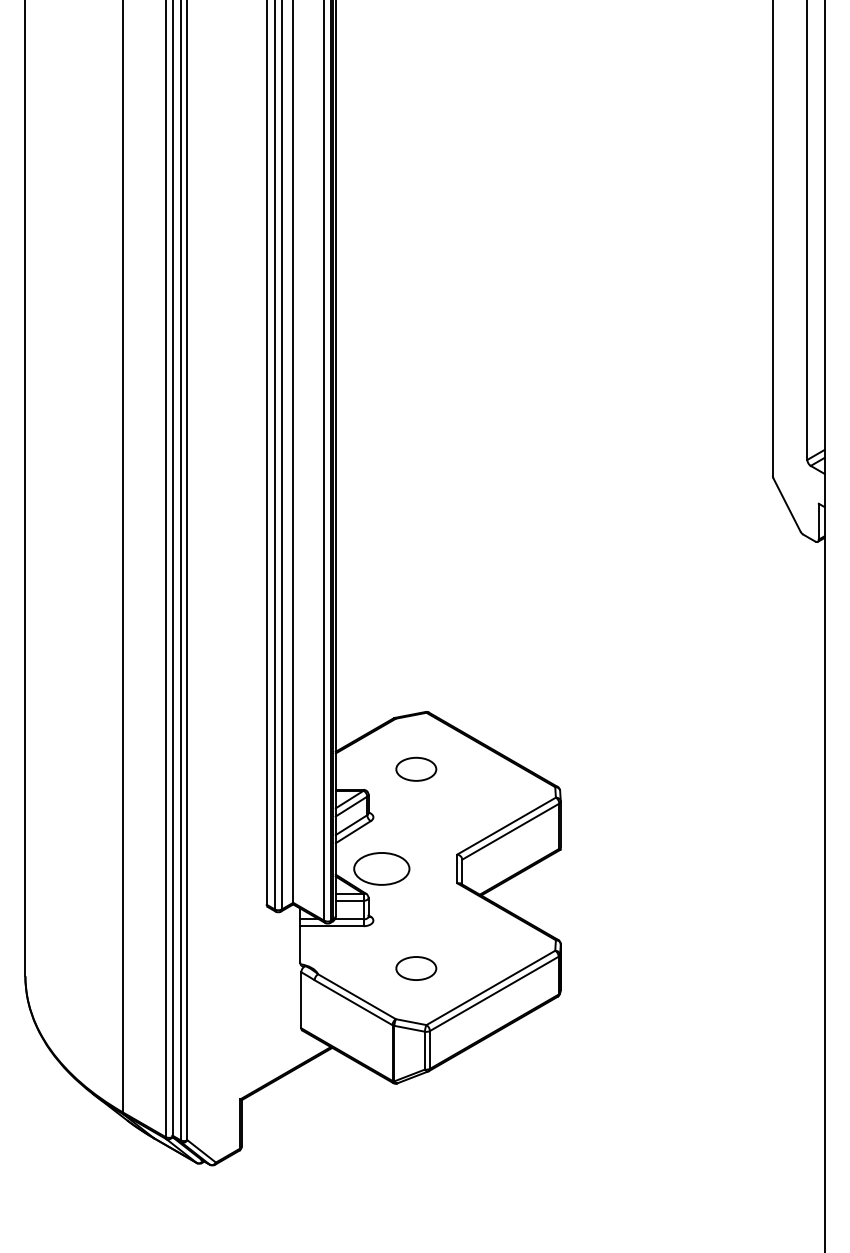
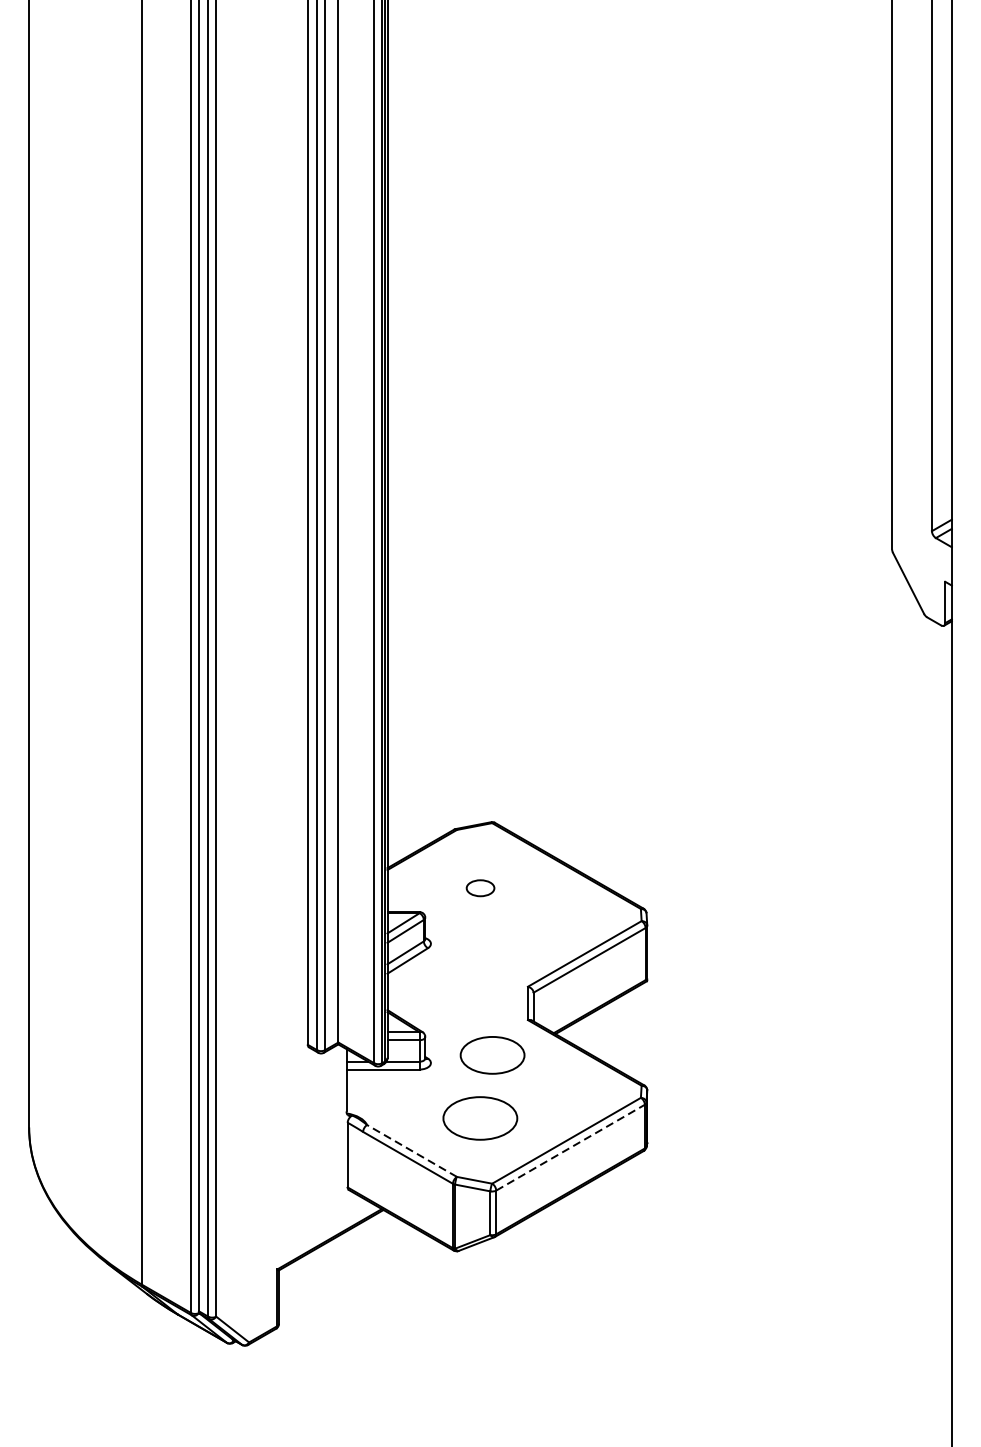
part: (416, 768) -> (480, 887), size x0.6
part: (381, 868) -> (492, 1054), moved
part: (416, 968) -> (480, 1118), size x1.6
line: (494, 993) -> (570, 1147), solid -> dashed
line: (357, 996) -> (412, 1150), solid -> dashed

